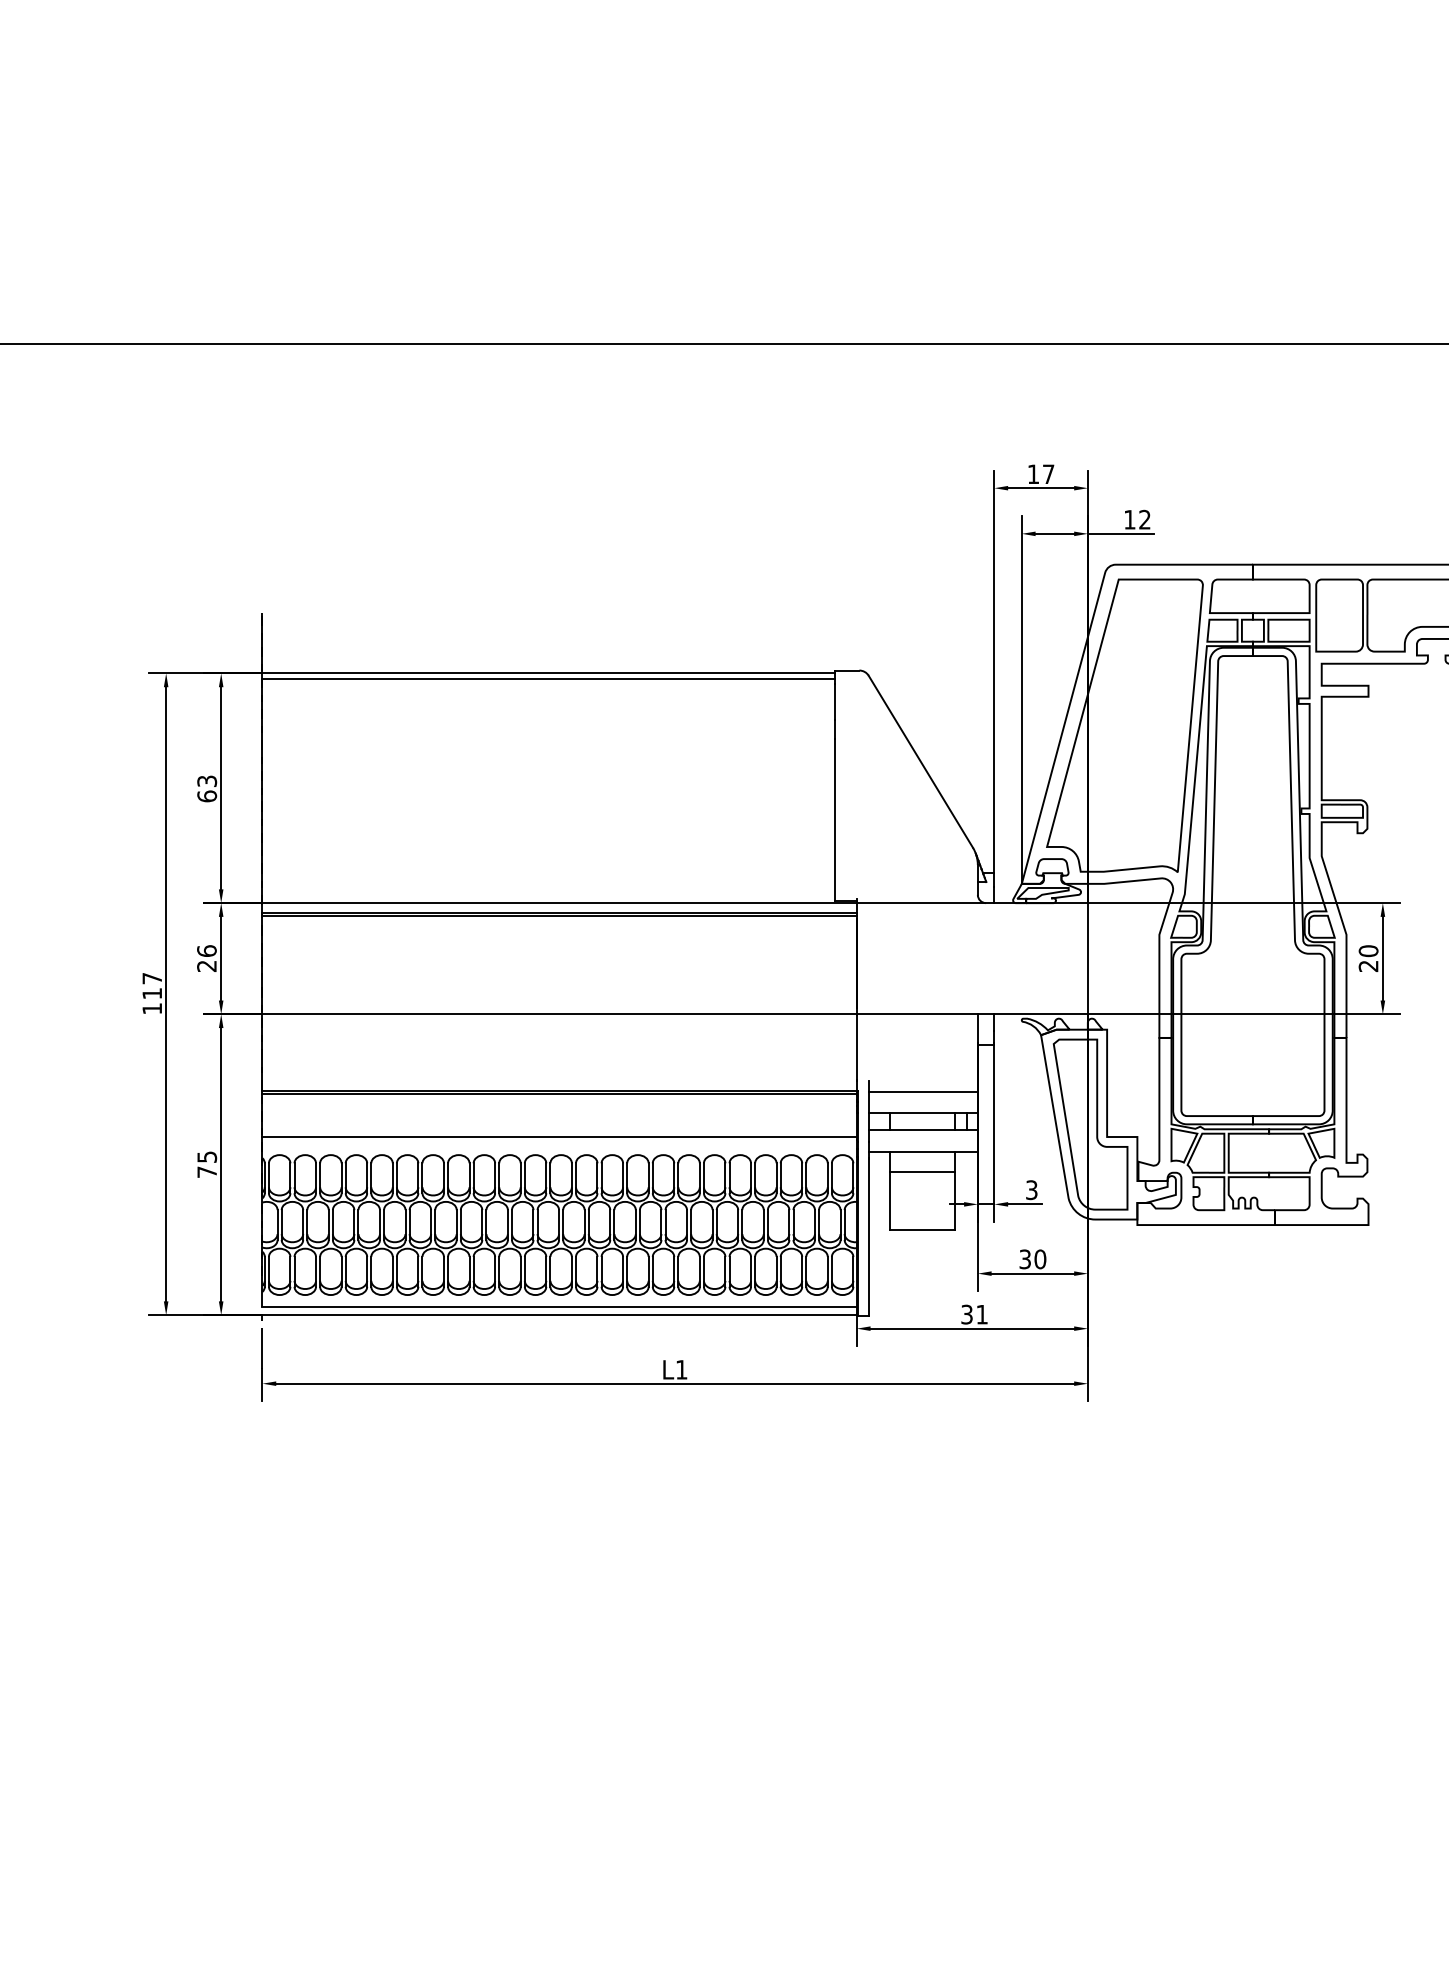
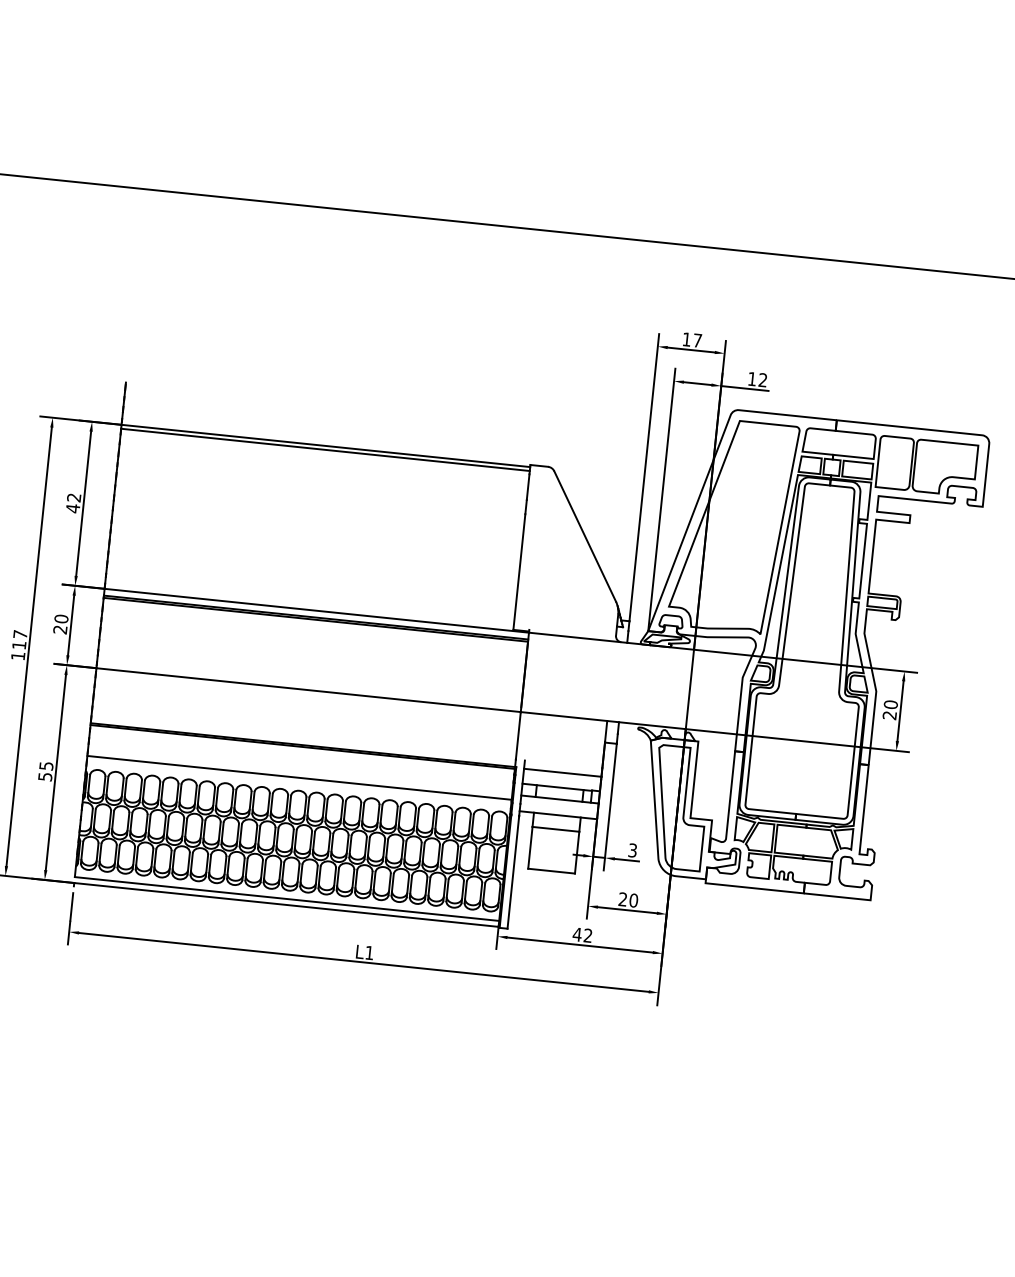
text: (207, 788) -> (73, 502), 63 -> 42
text: (206, 950) -> (61, 618), 26 -> 20
text: (207, 1171) -> (45, 776), 75 -> 55
text: (1024, 1259) -> (622, 899), 30 -> 20
text: (973, 1314) -> (581, 935), 31 -> 42

